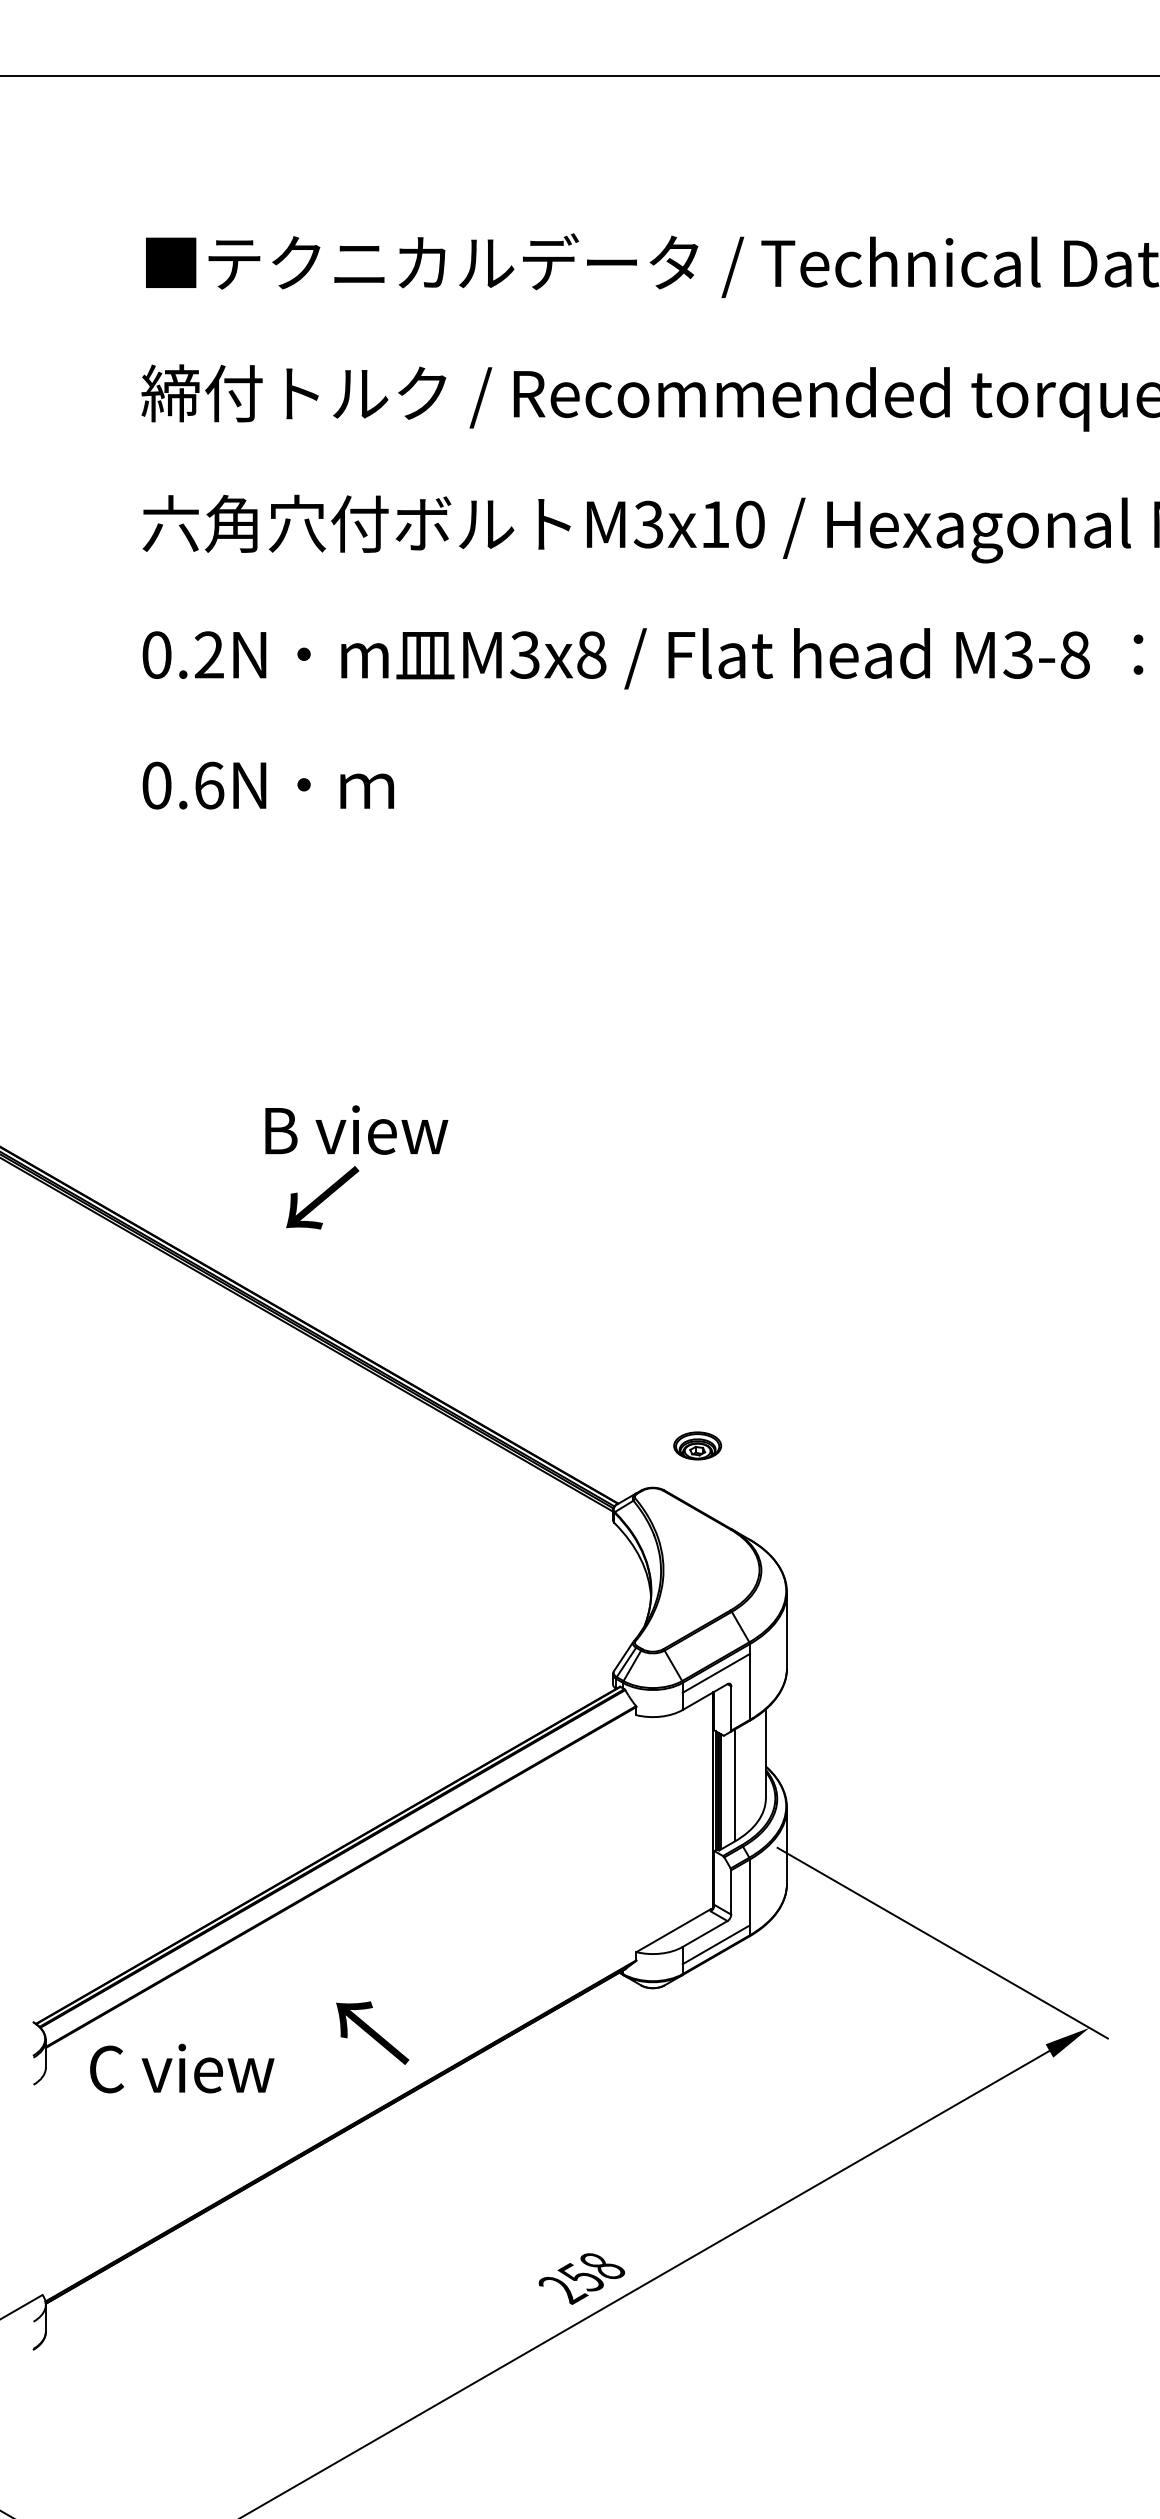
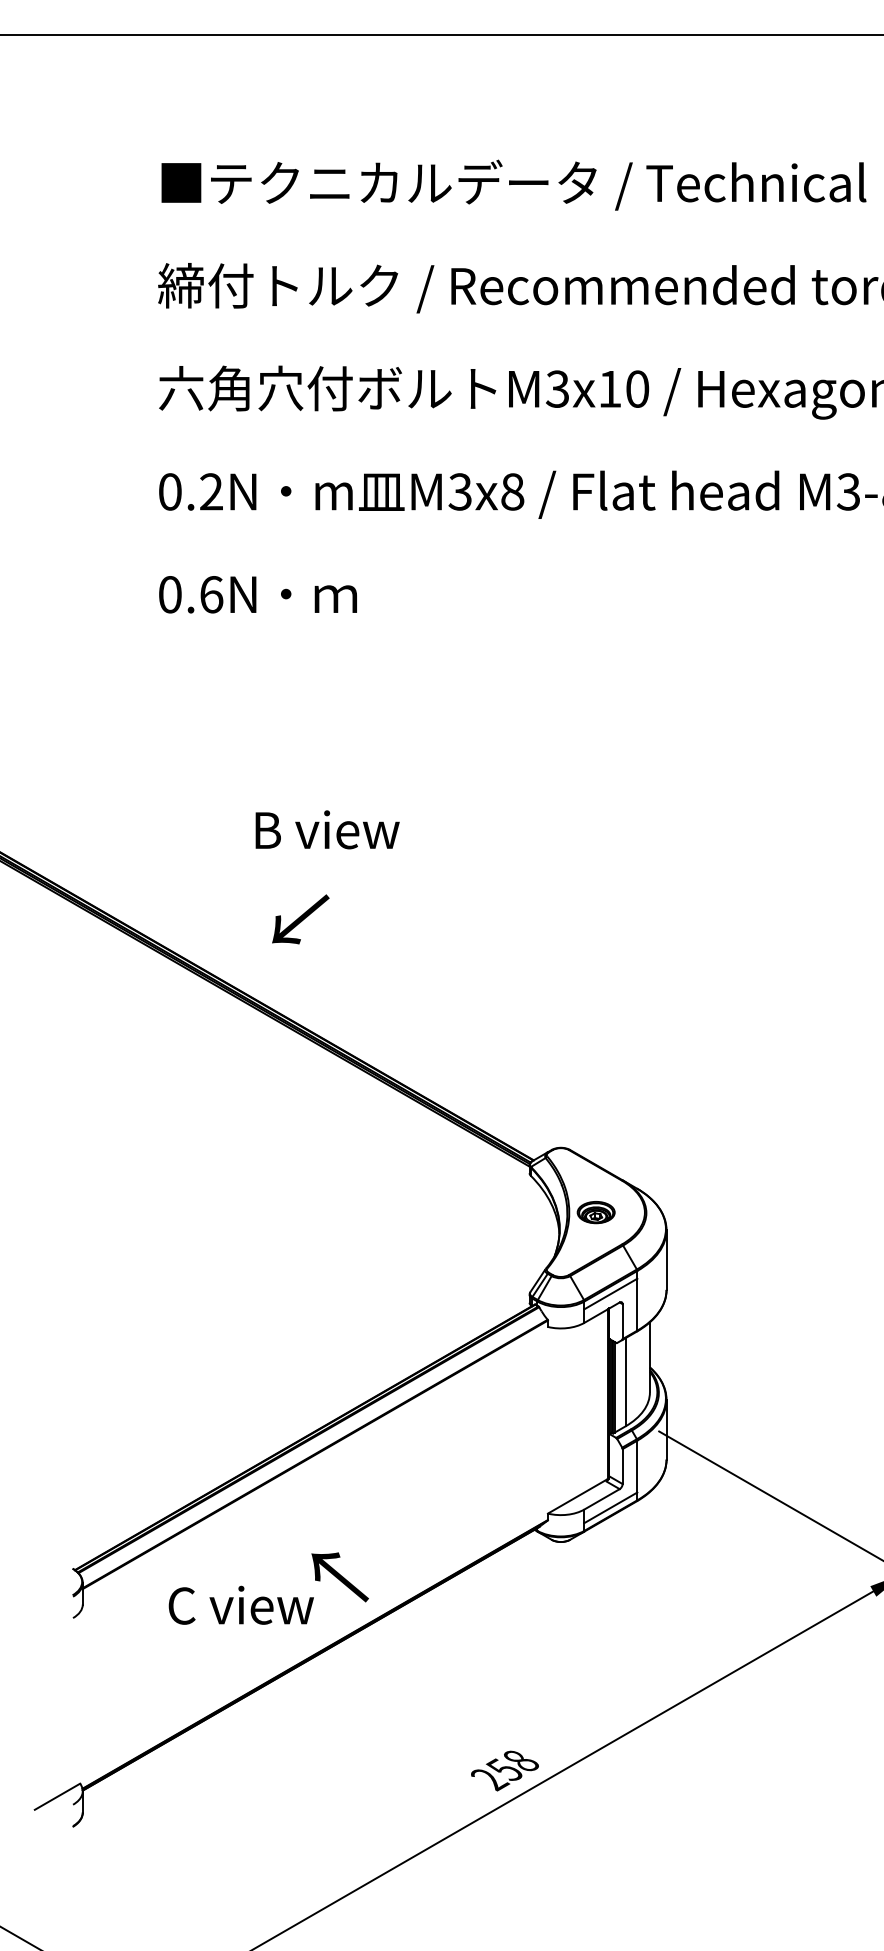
text: (356, 1129) -> (327, 829), moved
part: (697, 1445) -> (596, 1212), moved
text: (182, 2068) -> (241, 1605), moved

